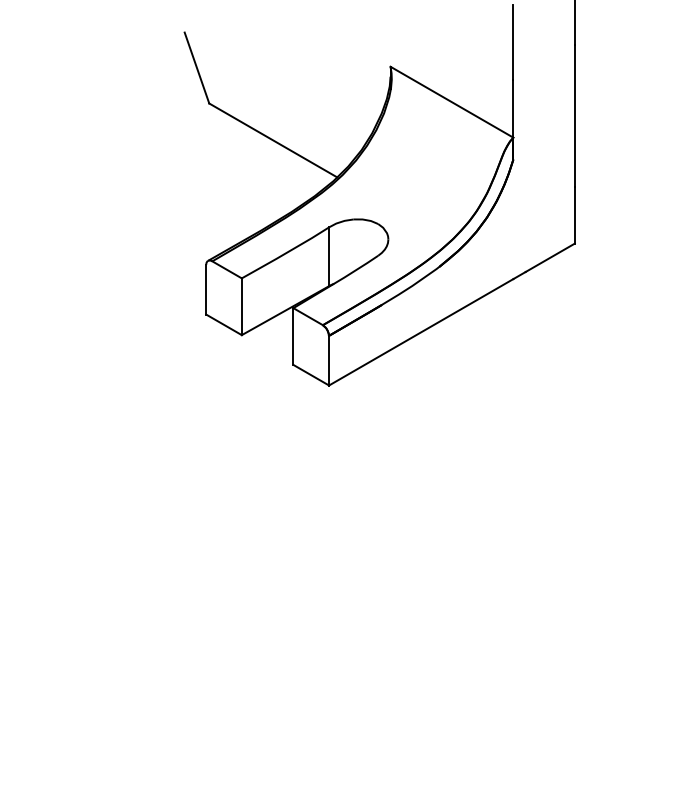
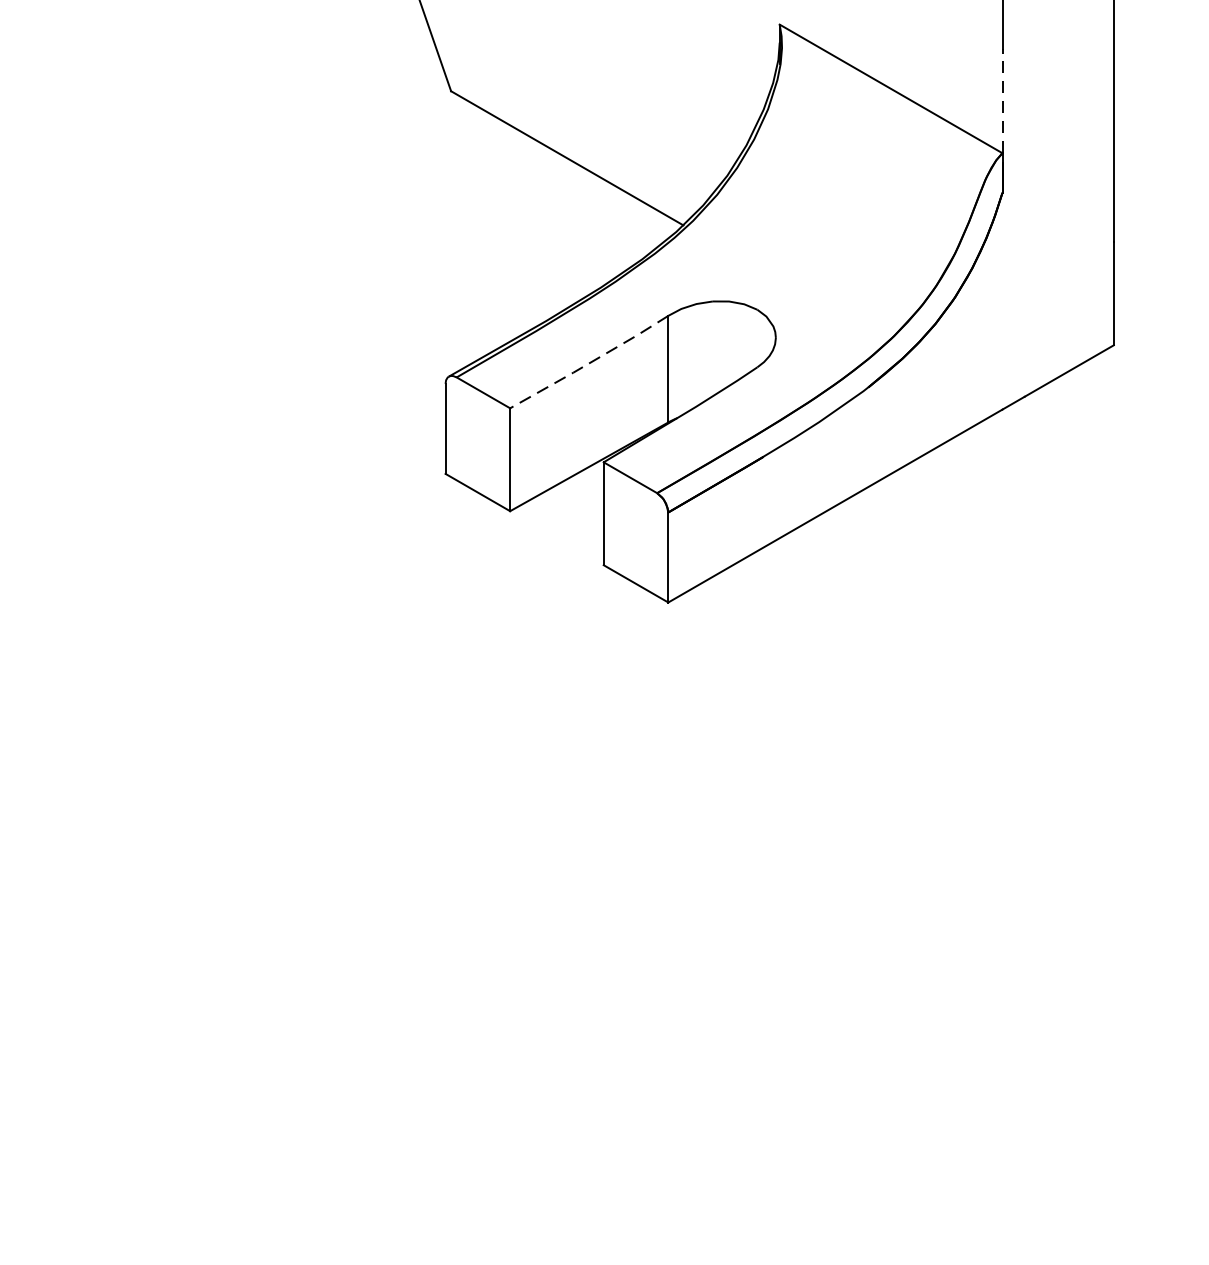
line: (513, 109) -> (1002, 102), solid -> dashed
line: (286, 253) -> (591, 363), solid -> dashed

